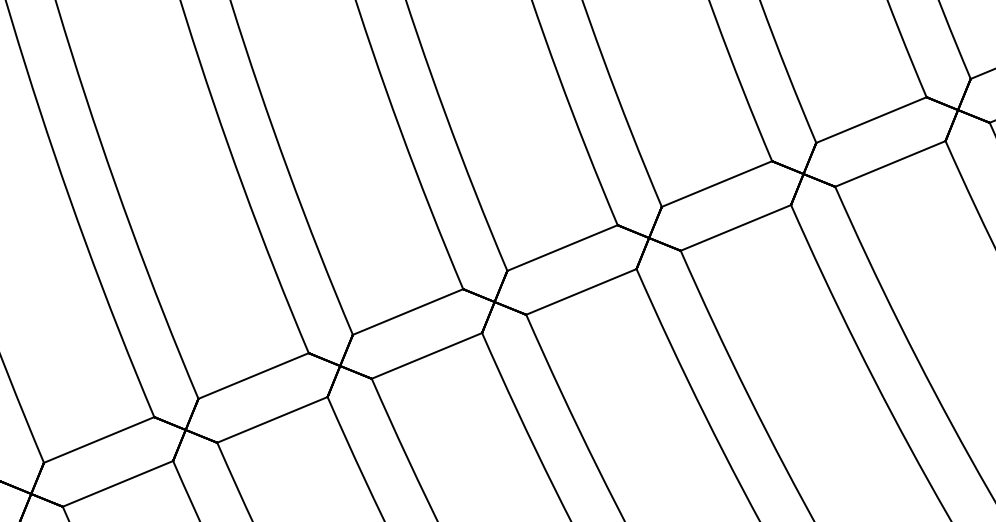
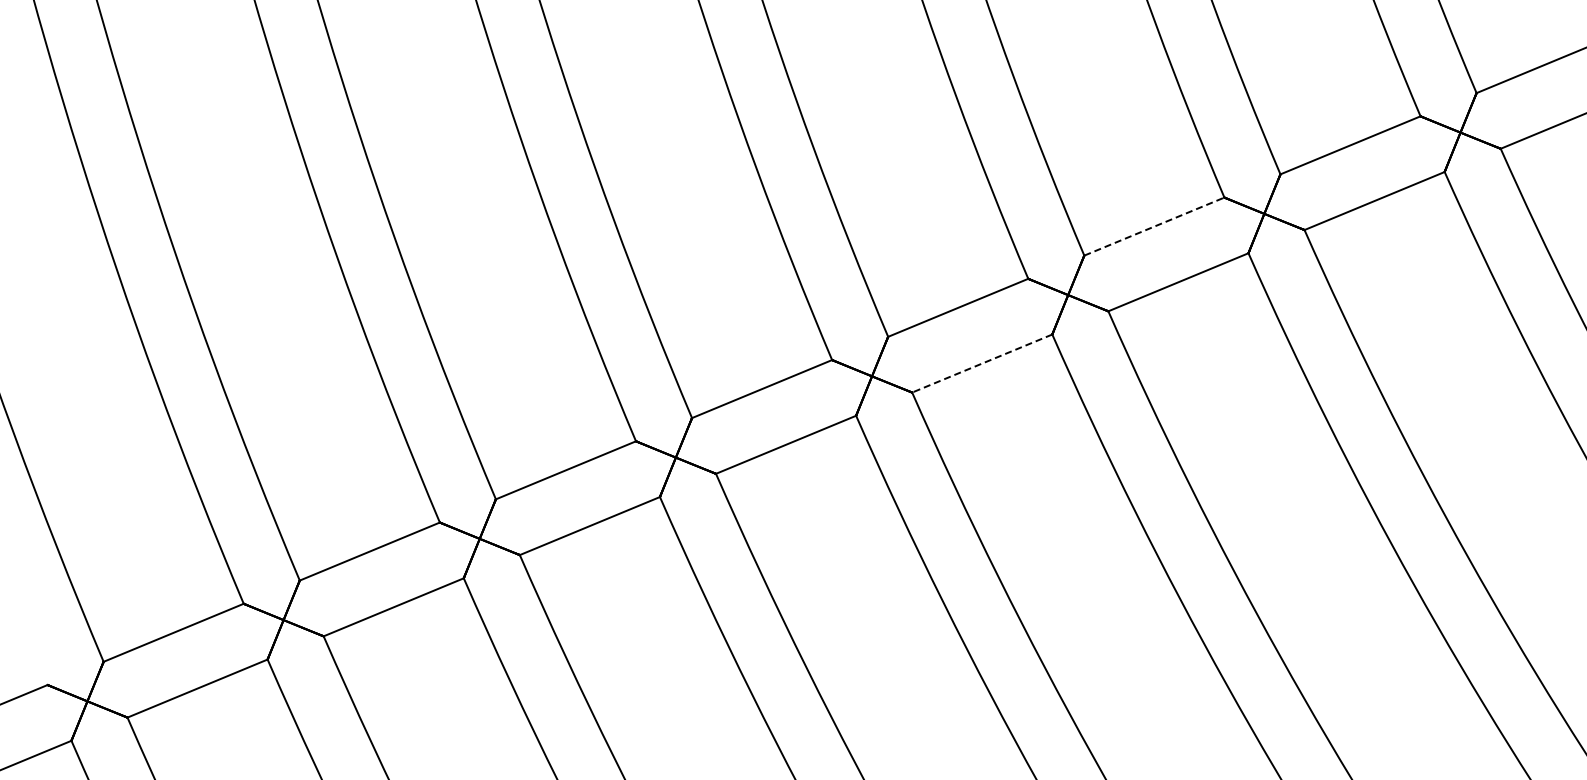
line: (871, 120) -> (1154, 226), solid -> dashed
line: (736, 227) -> (982, 363), solid -> dashed

